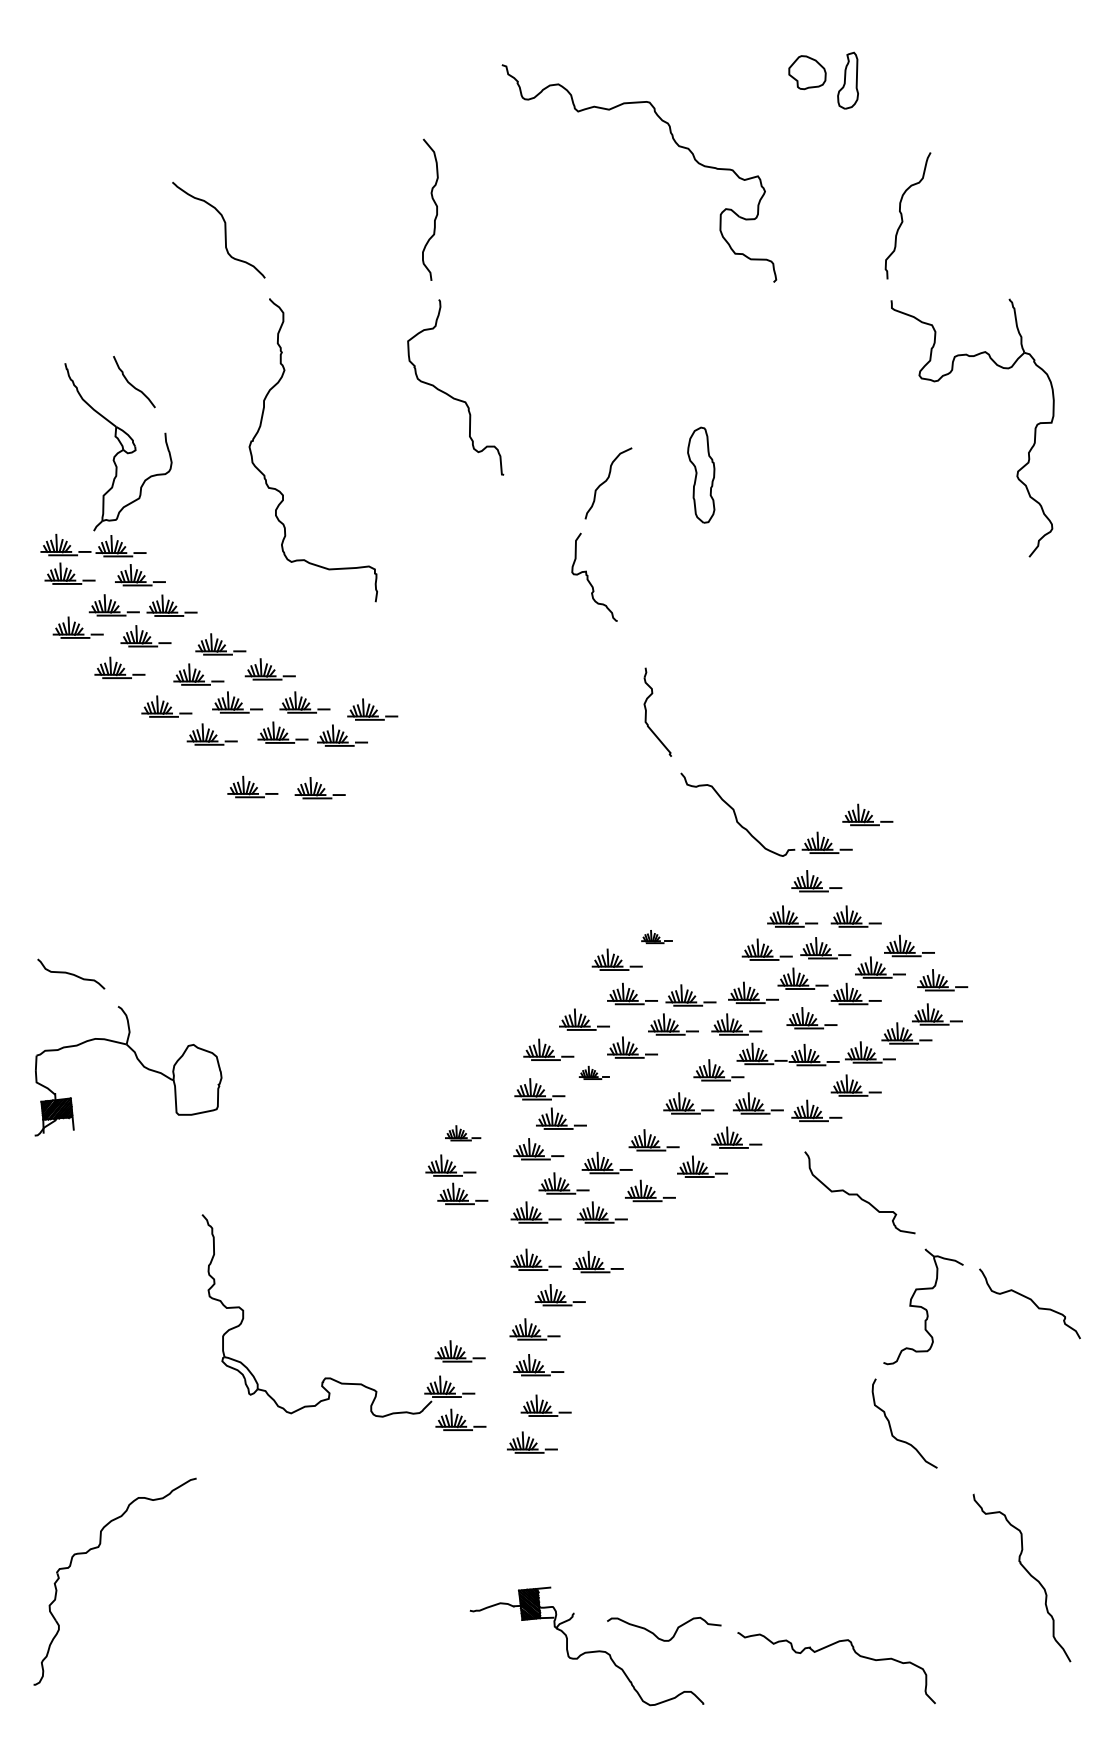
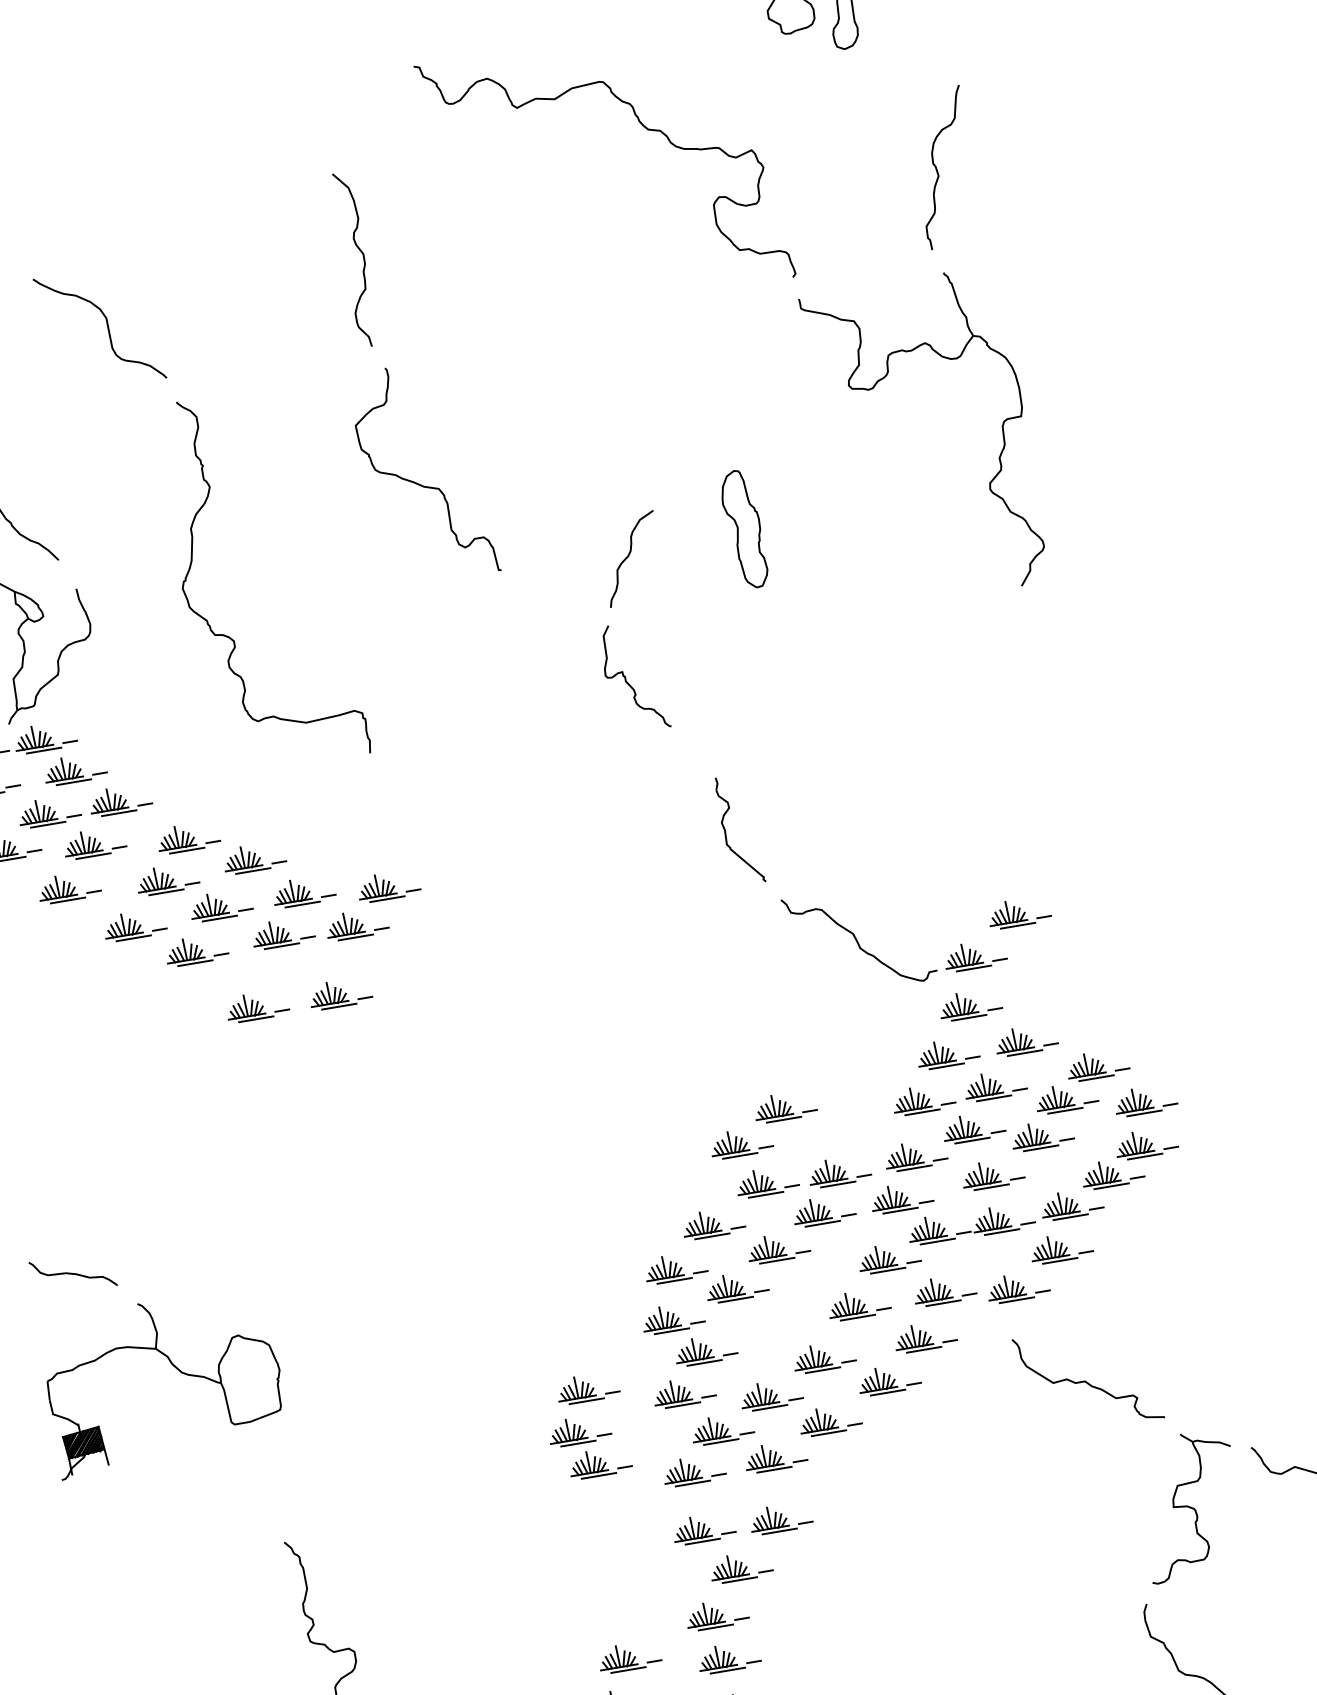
part: (938, 381) -> (873, 389), moved
part: (656, 936) -> (784, 1105), size x1.67
part: (594, 1072) -> (736, 1286), size x1.67
part: (462, 1133) -> (587, 1388), size x1.43

